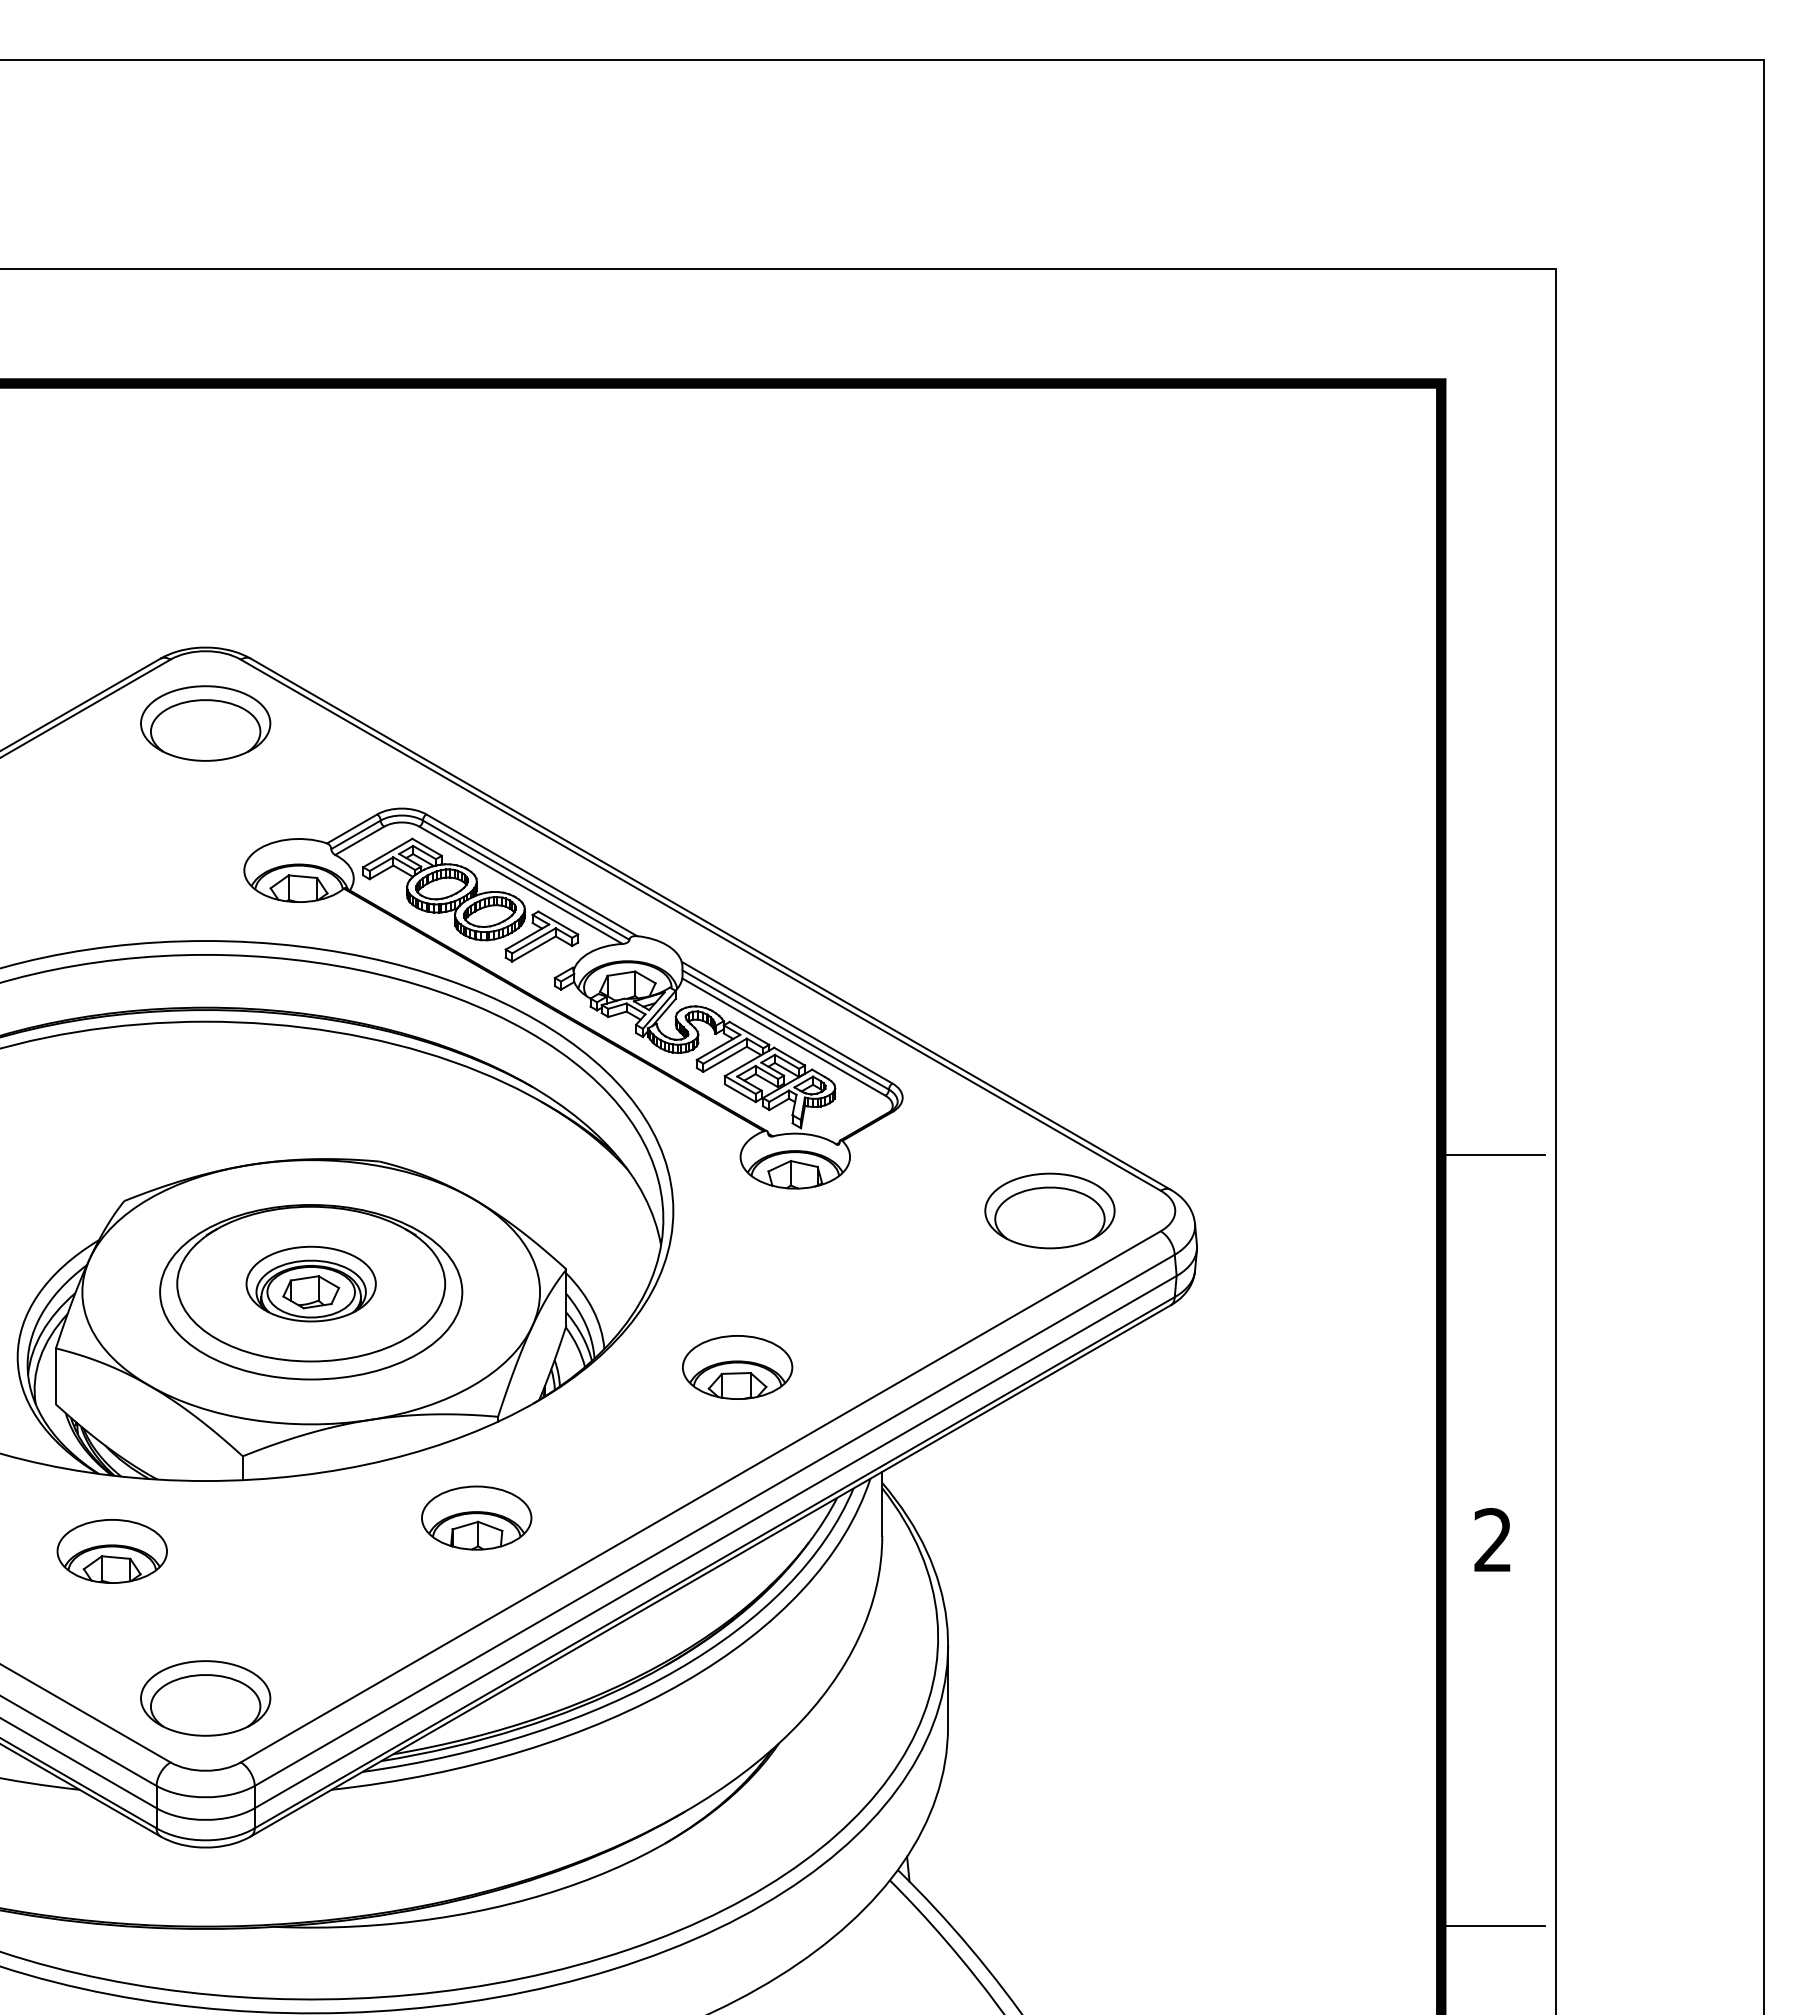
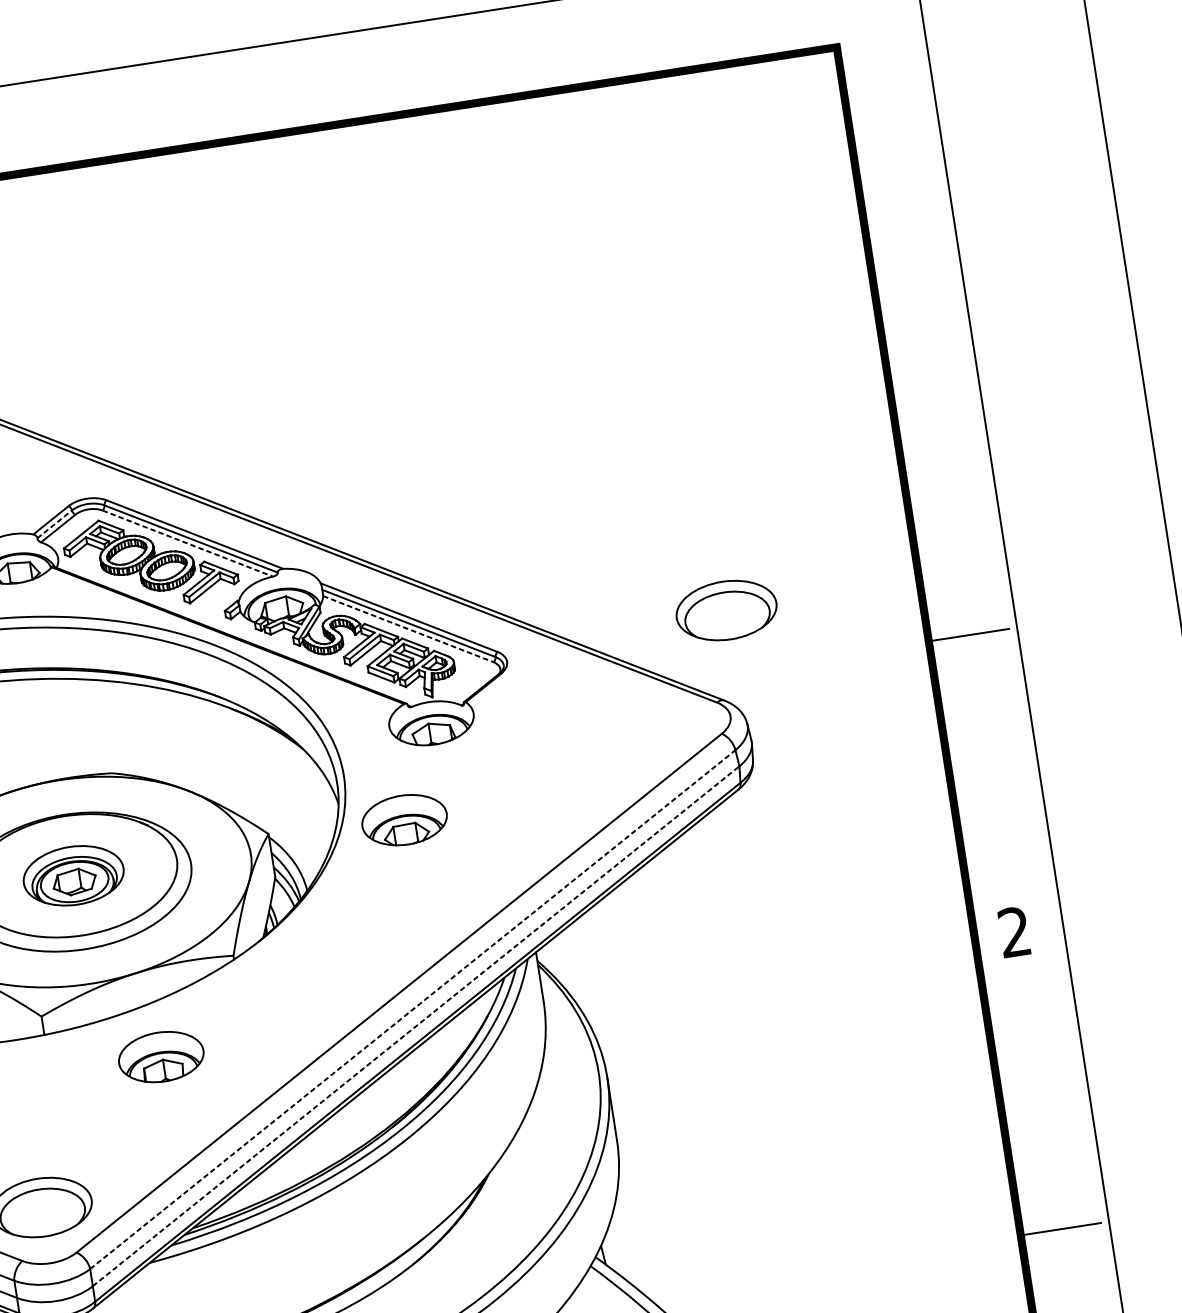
line: (356, 834) -> (55, 524), solid -> dashed
line: (521, 885) -> (188, 543), solid -> dashed
line: (784, 1037) -> (408, 629), solid -> dashed
part: (1049, 1210) -> (726, 610), moved
part: (737, 1367) -> (404, 820), moved
part: (476, 1517) -> (161, 1056), moved
line: (715, 1520) -> (413, 1009), solid -> dashed
line: (716, 1541) -> (416, 1025), solid -> dashed

